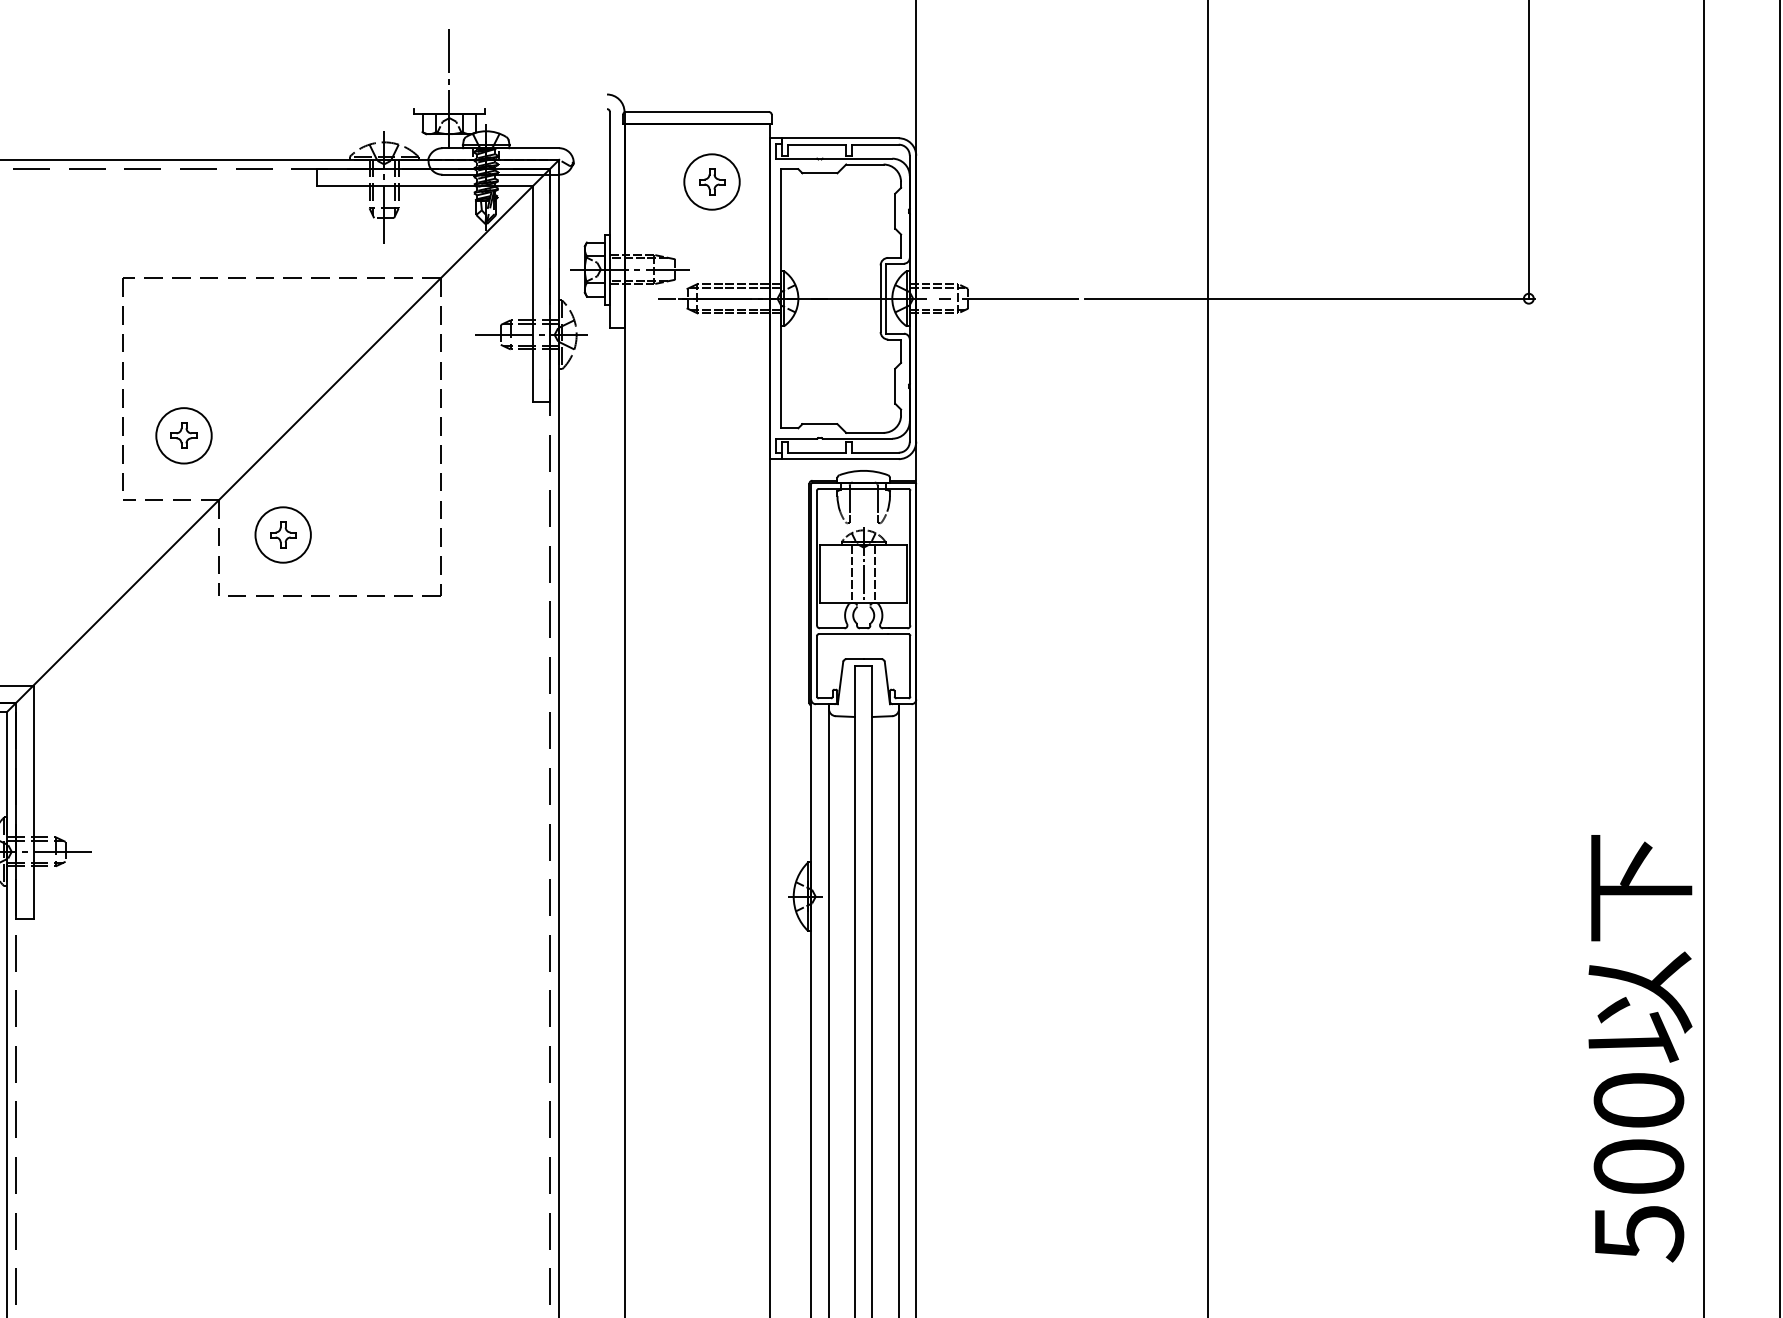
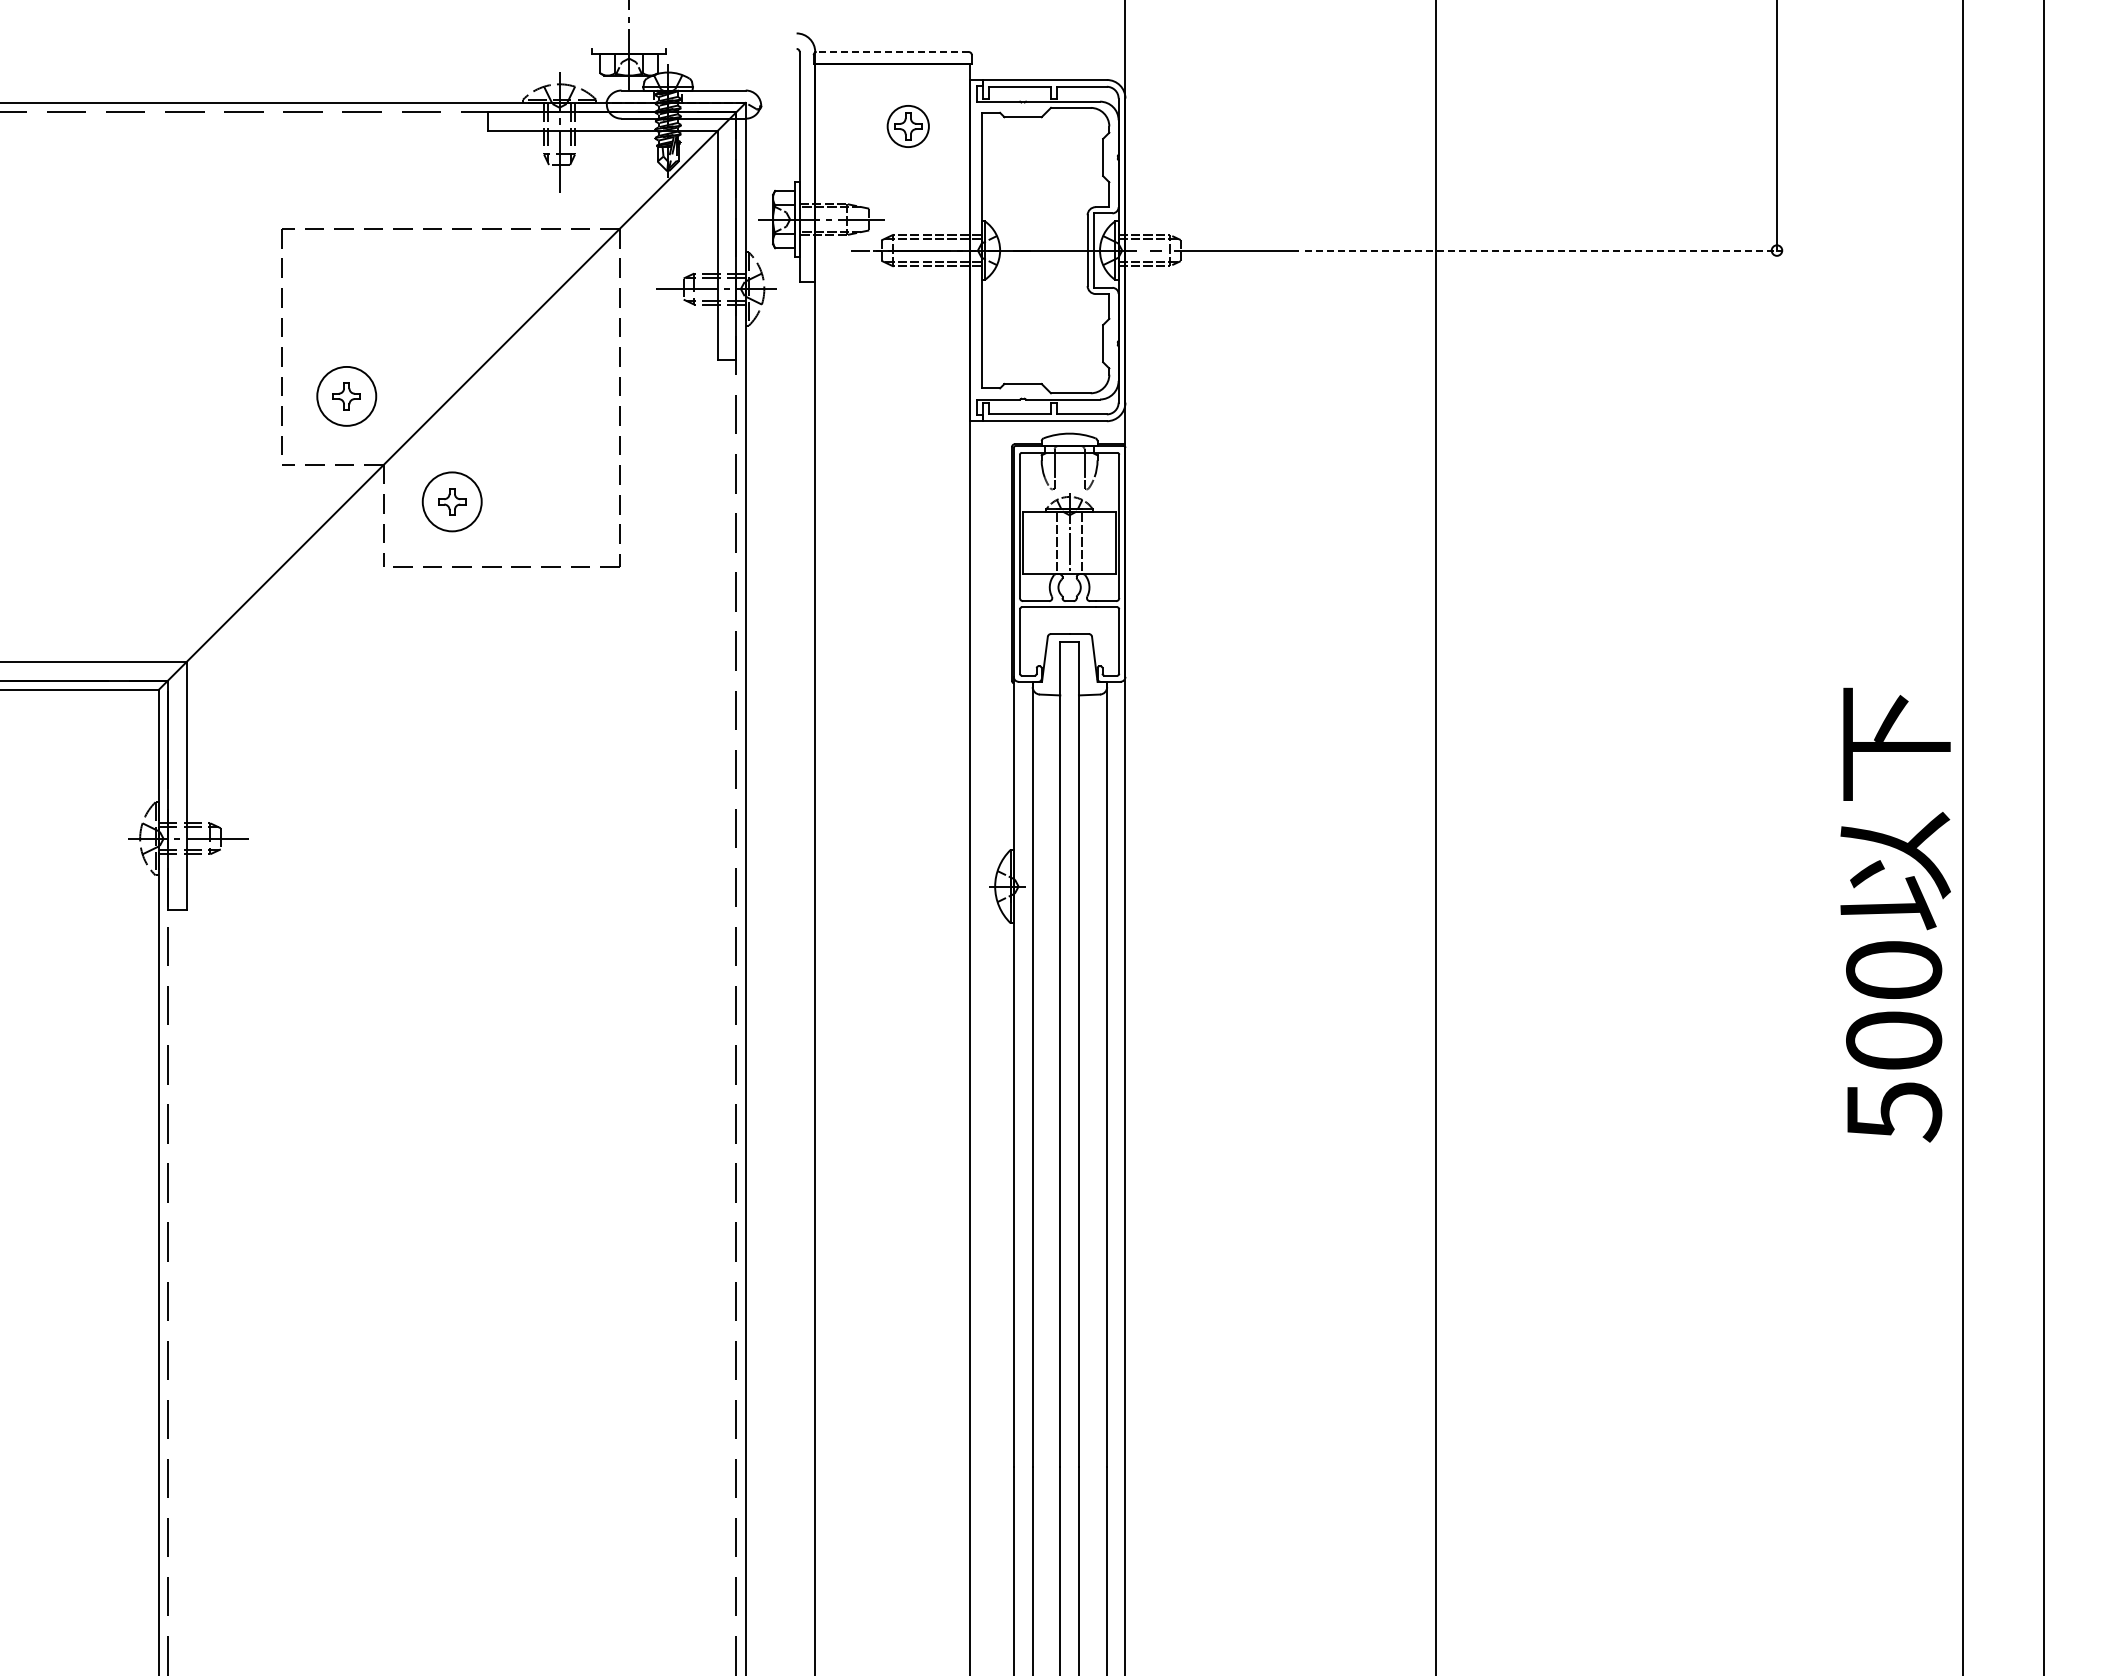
line: (697, 112) -> (892, 52), solid -> dashed
circle: (711, 182) -> (907, 126), size x0.7
line: (1310, 298) -> (1544, 250), solid -> dashed
text: (1640, 1048) -> (1895, 914), moved

